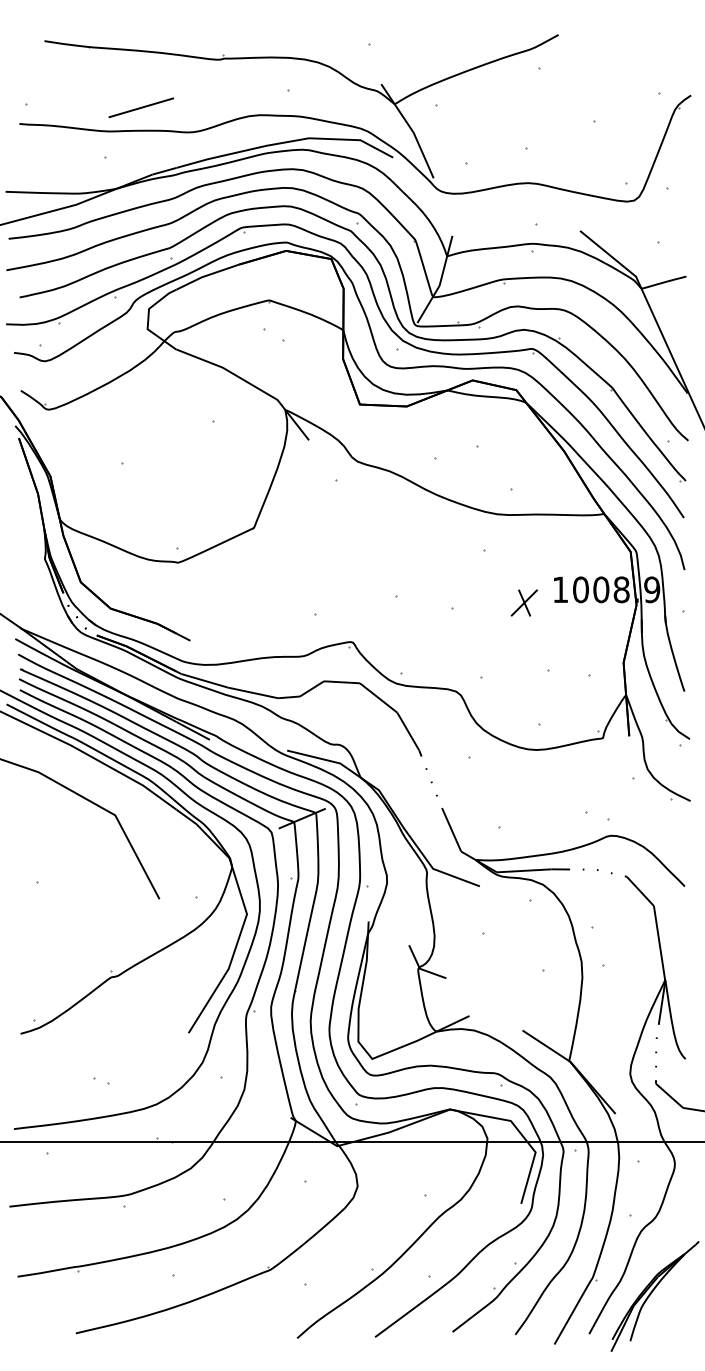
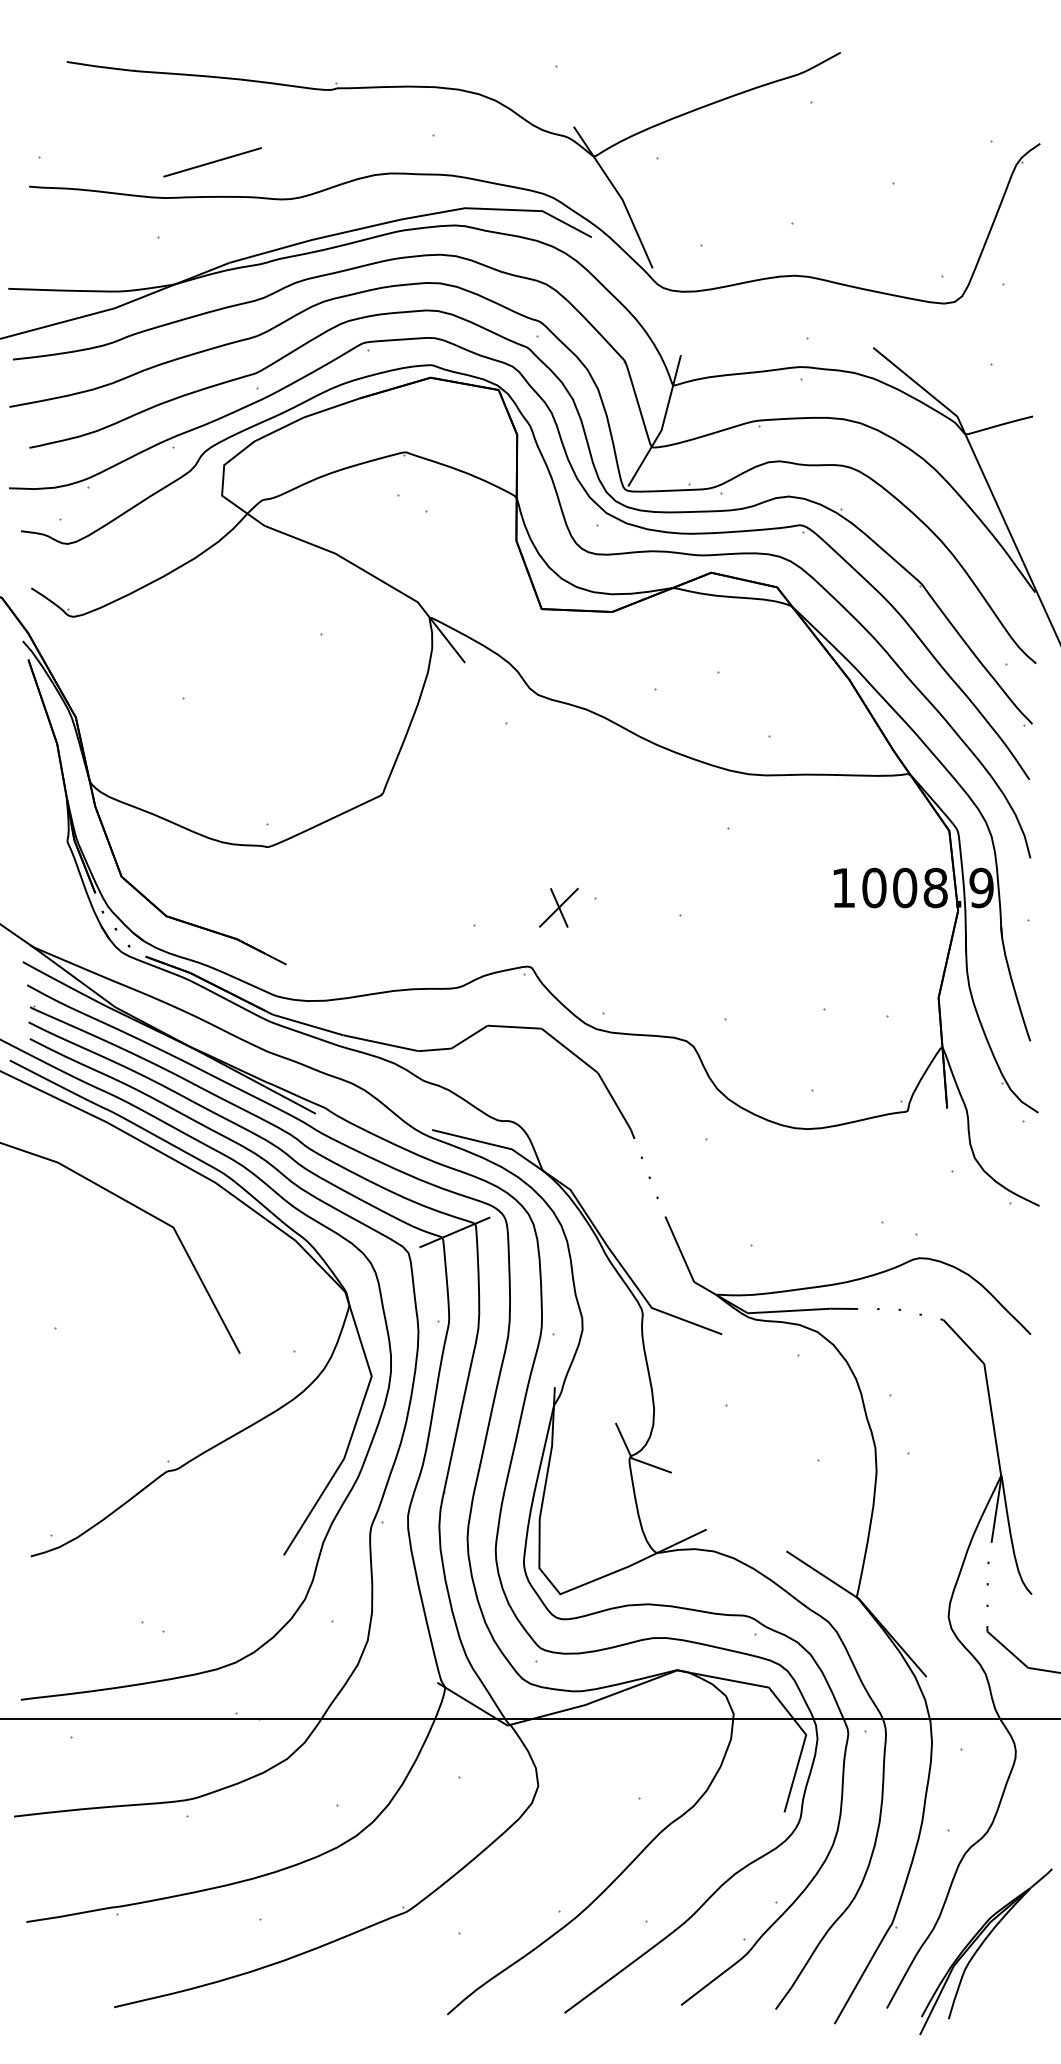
part: (523, 602) -> (557, 907), moved

